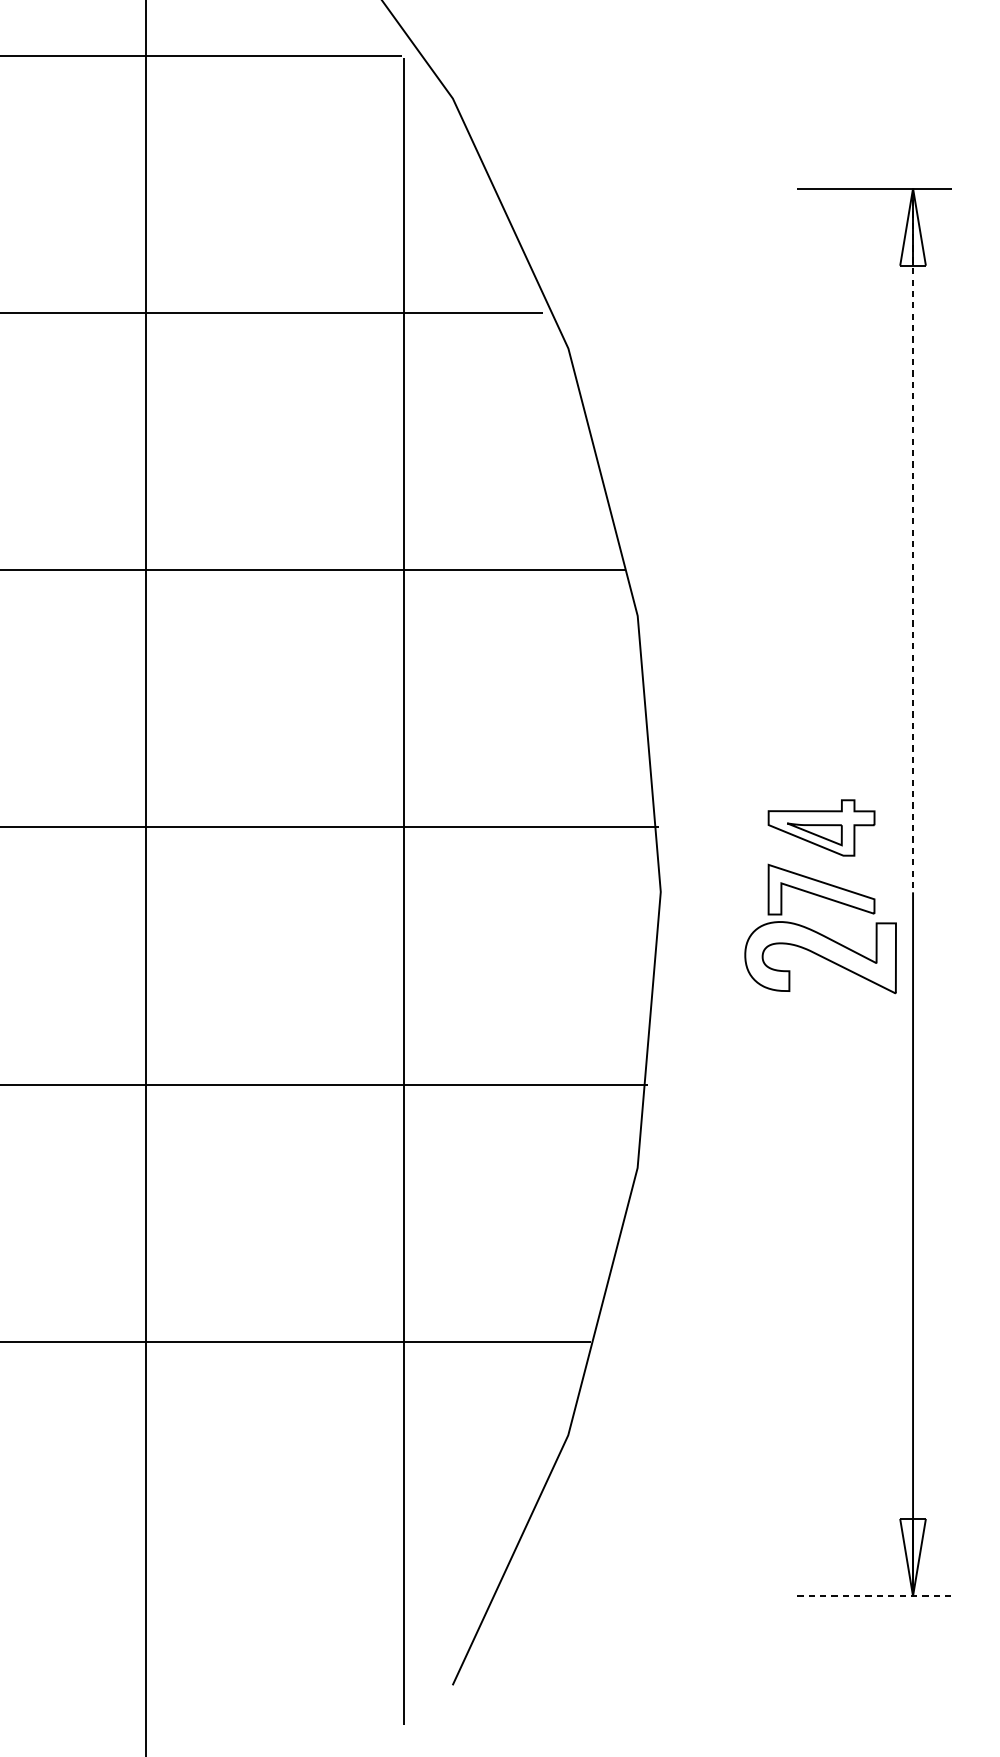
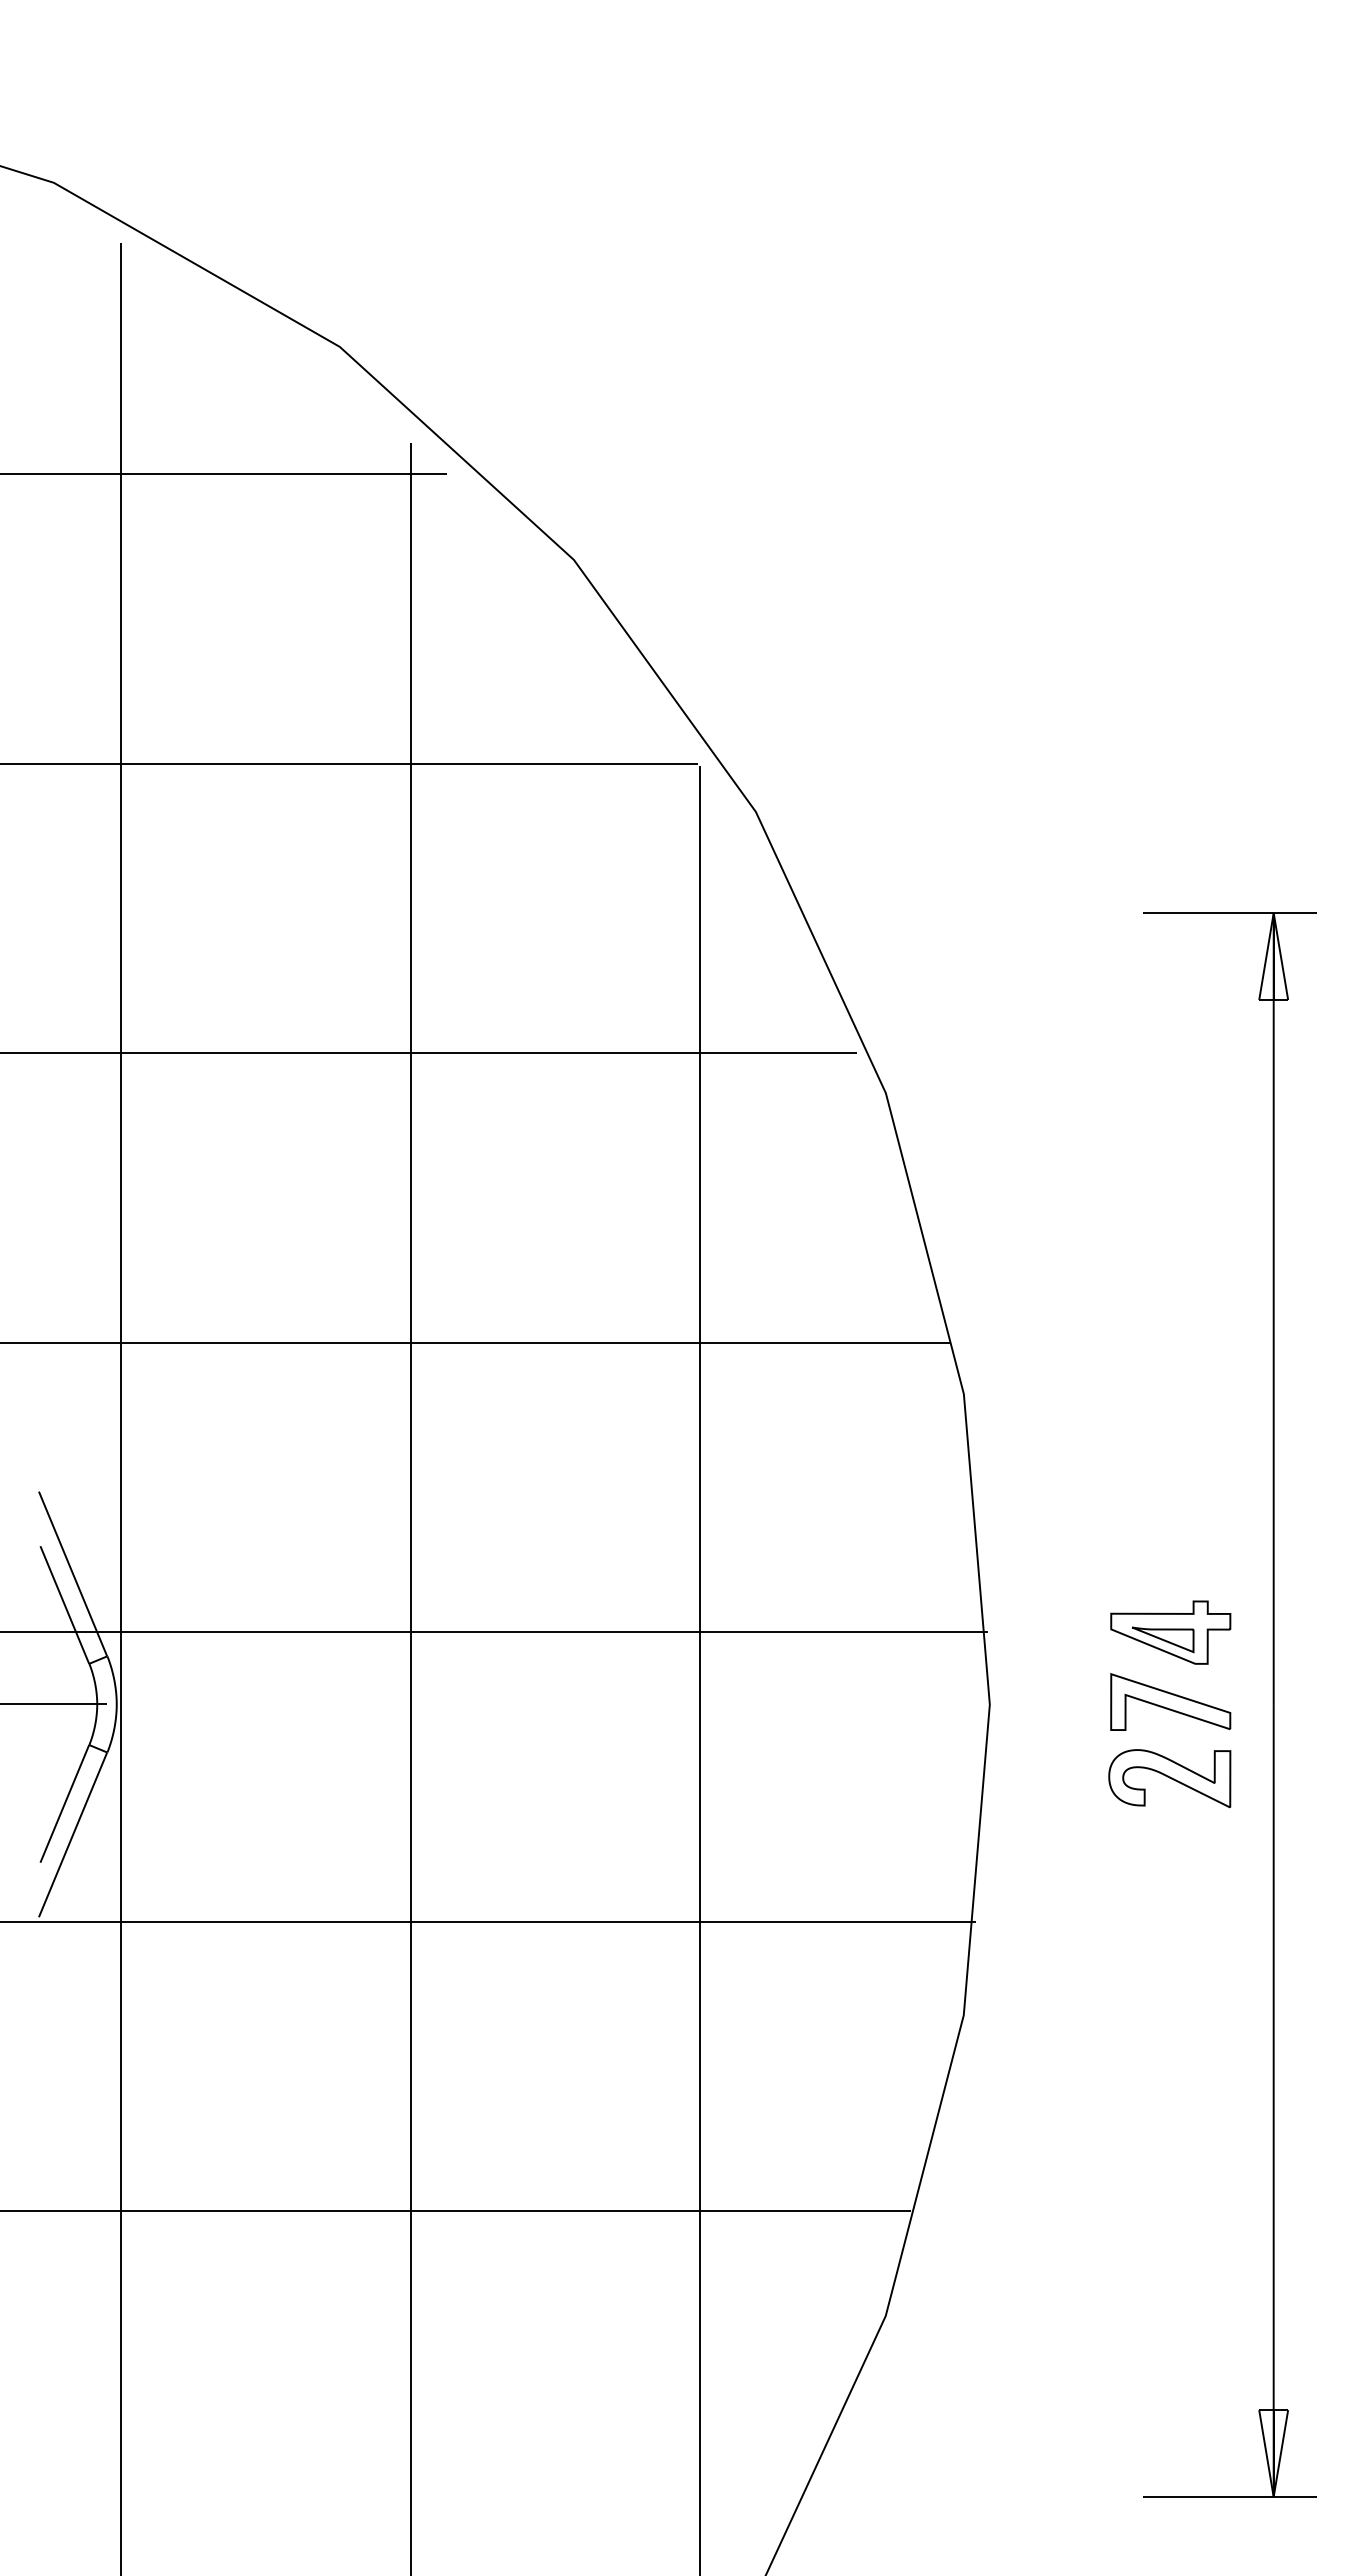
line: (912, 540) -> (1273, 1309), dashed -> solid
part: (820, 957) -> (1169, 1778), size x0.71
line: (874, 1595) -> (1230, 2496), dashed -> solid

